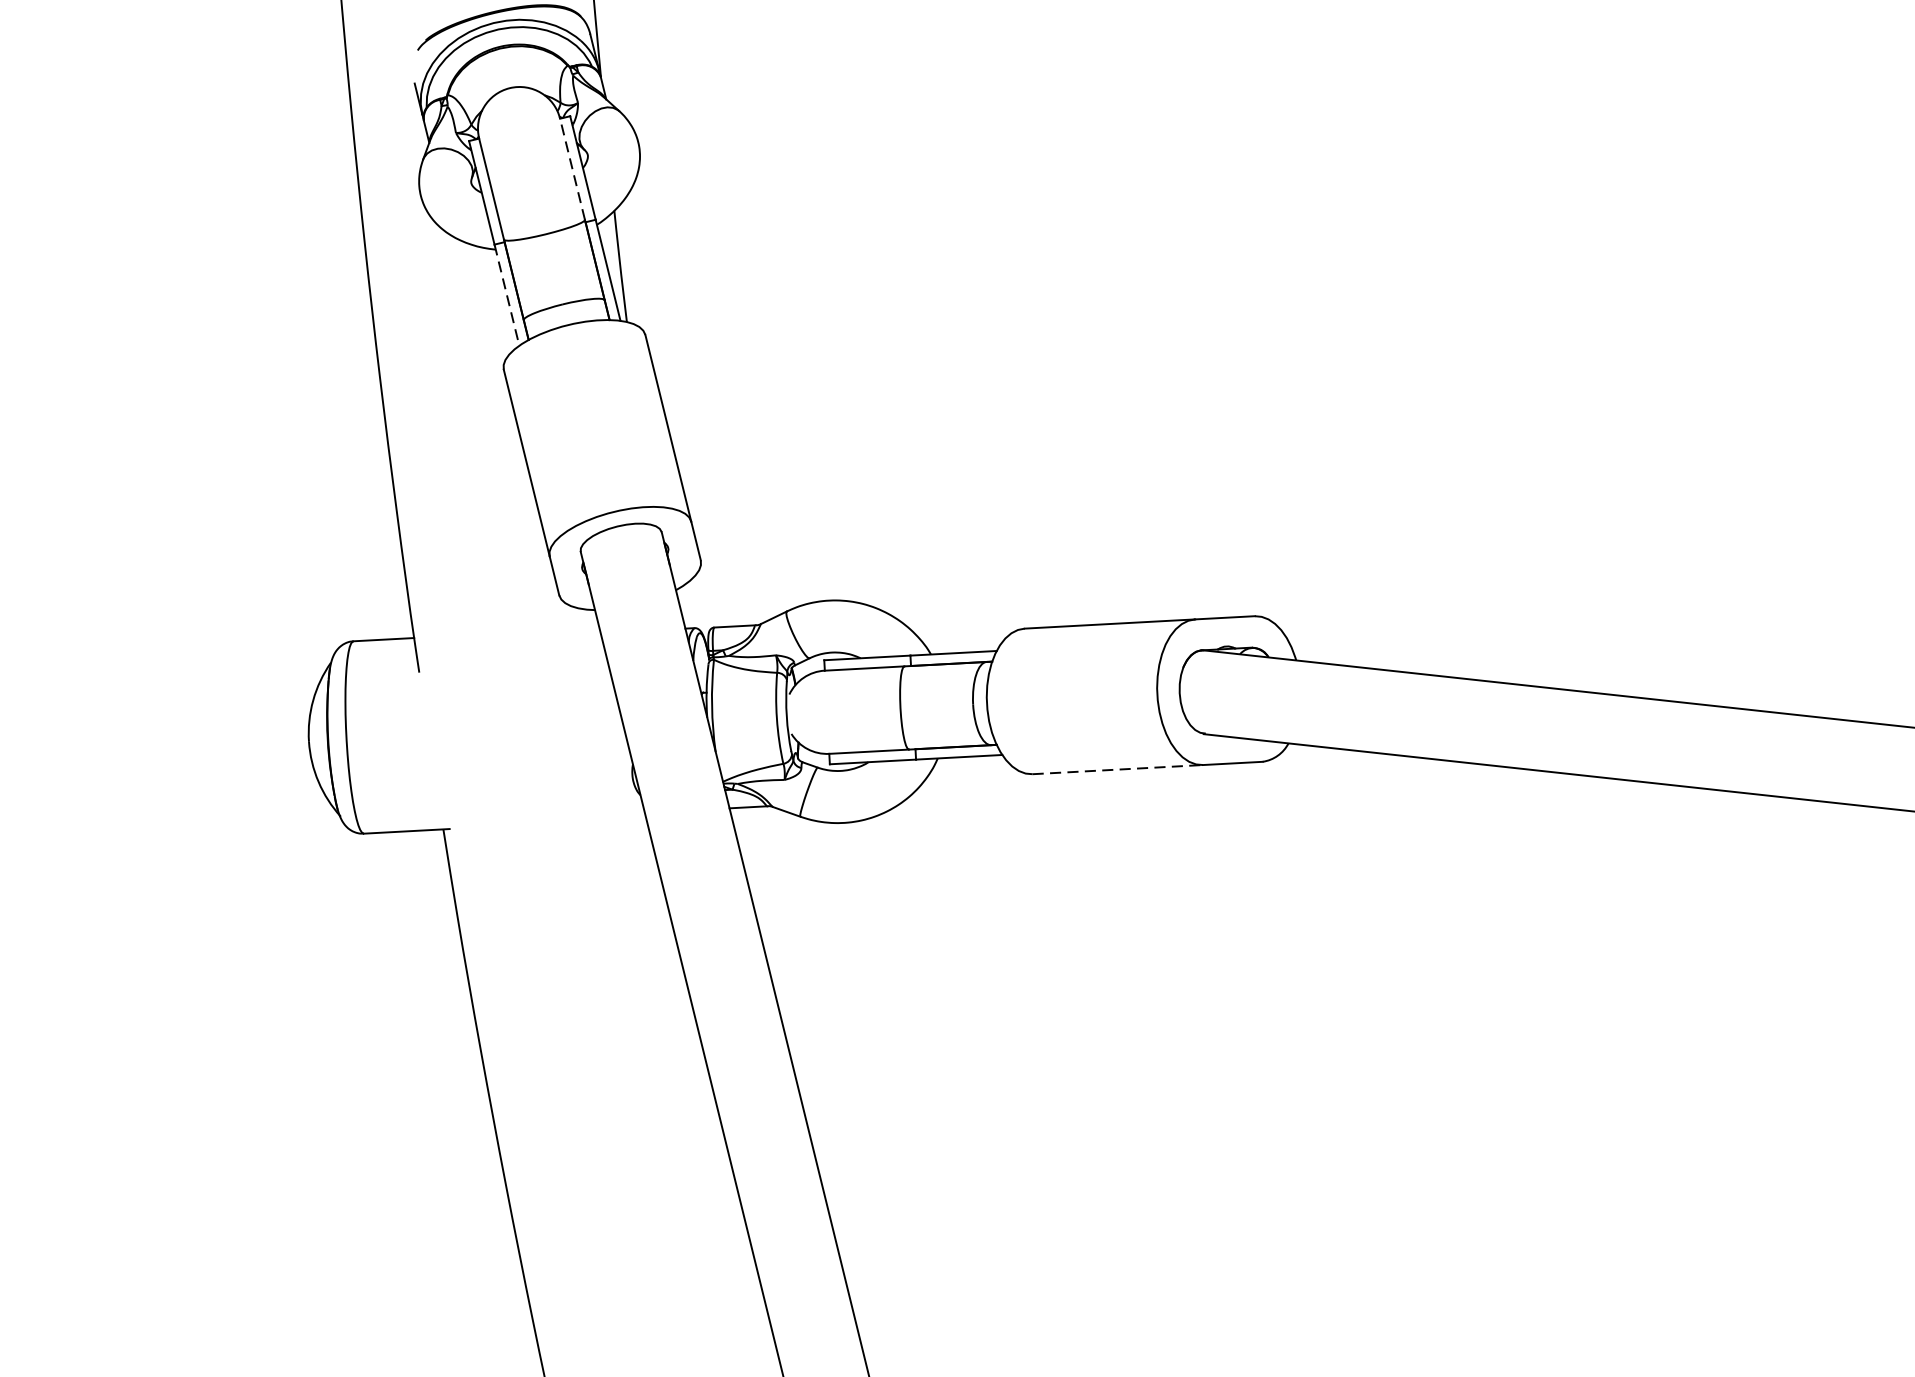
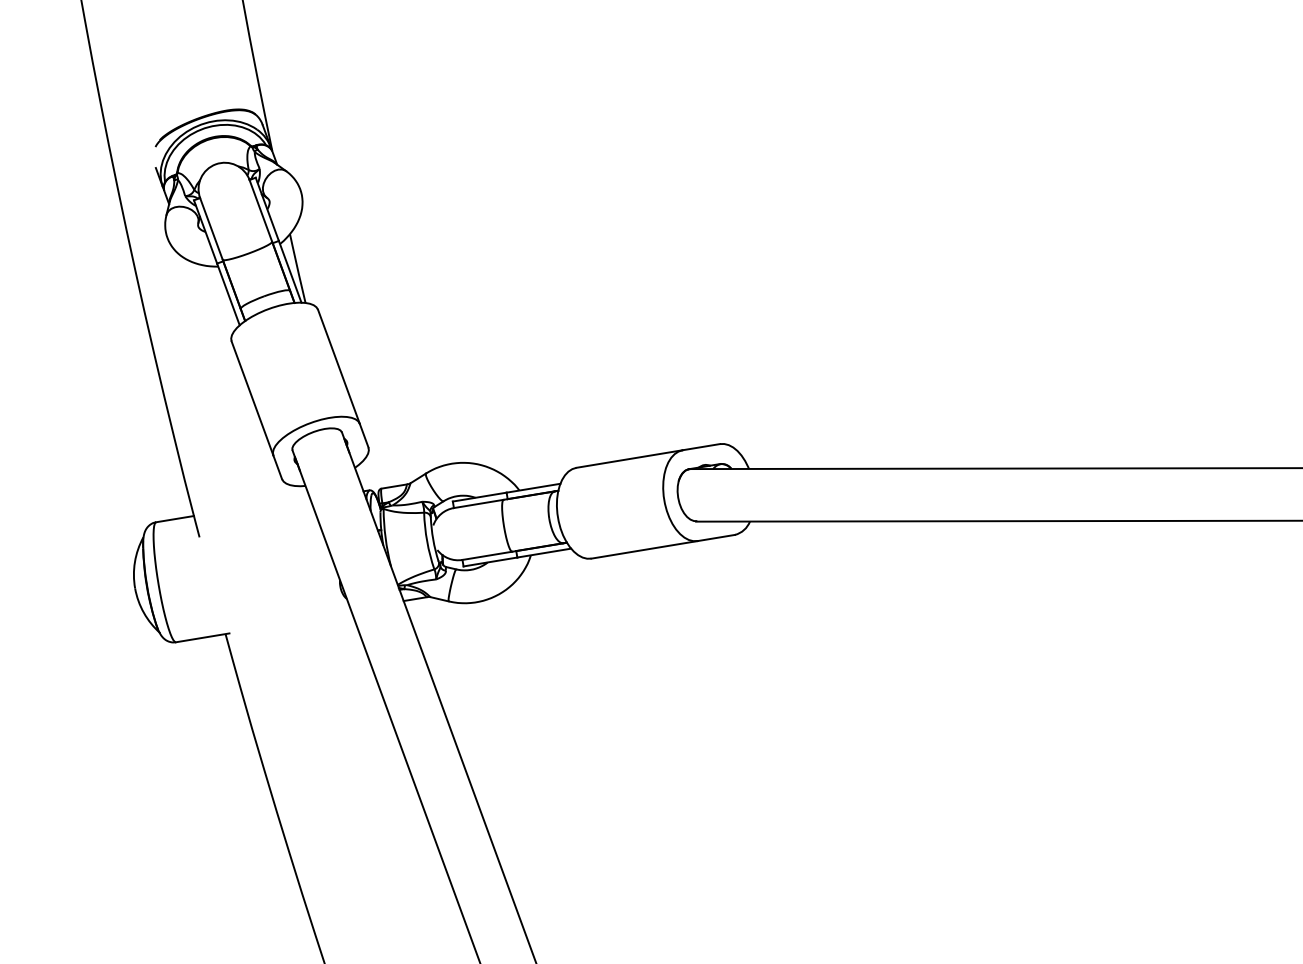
line: (572, 168) -> (260, 210), dashed -> solid
line: (507, 295) -> (228, 294), dashed -> solid
line: (1117, 769) -> (644, 549), dashed -> solid

